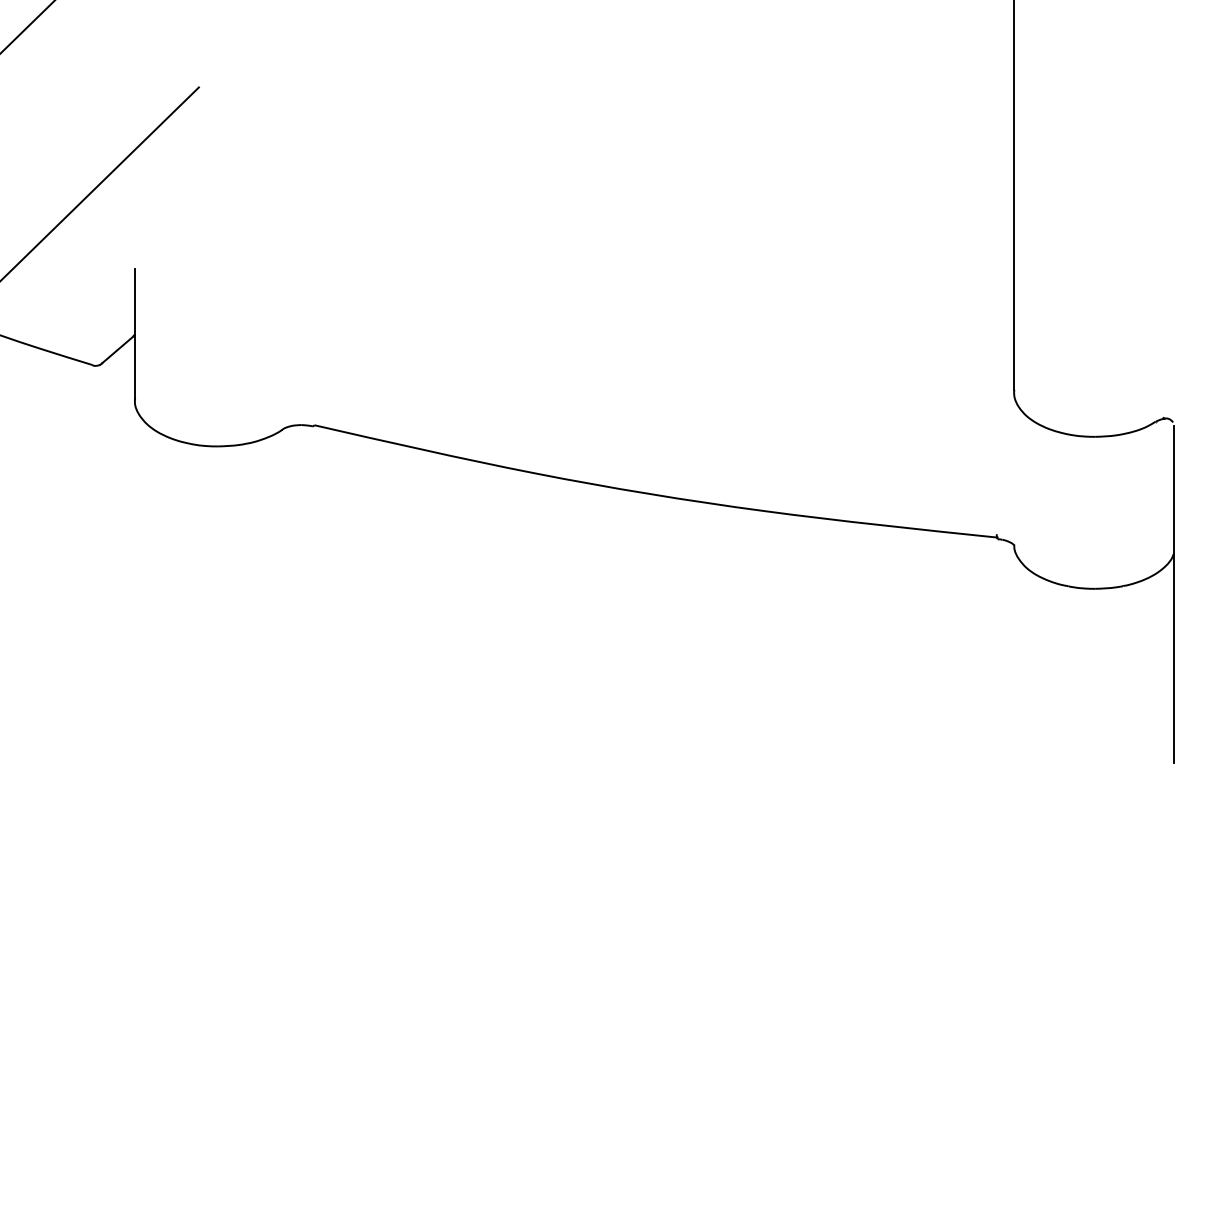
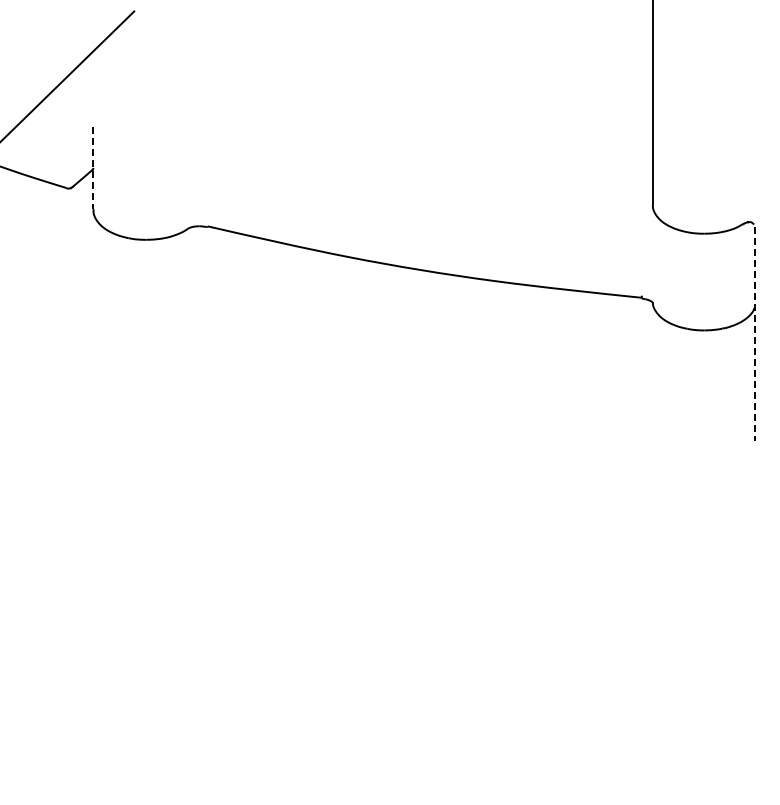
line: (134, 334) -> (93, 168), solid -> dashed
line: (1173, 595) -> (754, 334), solid -> dashed

